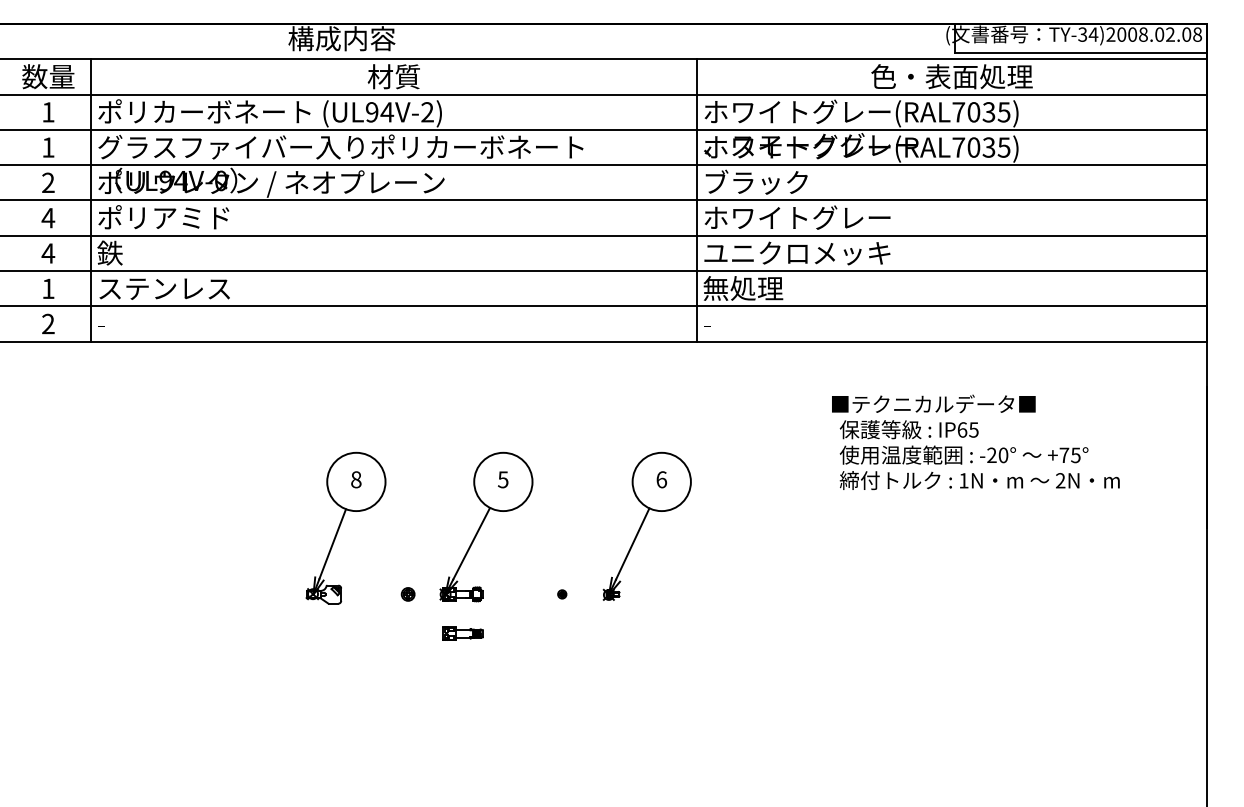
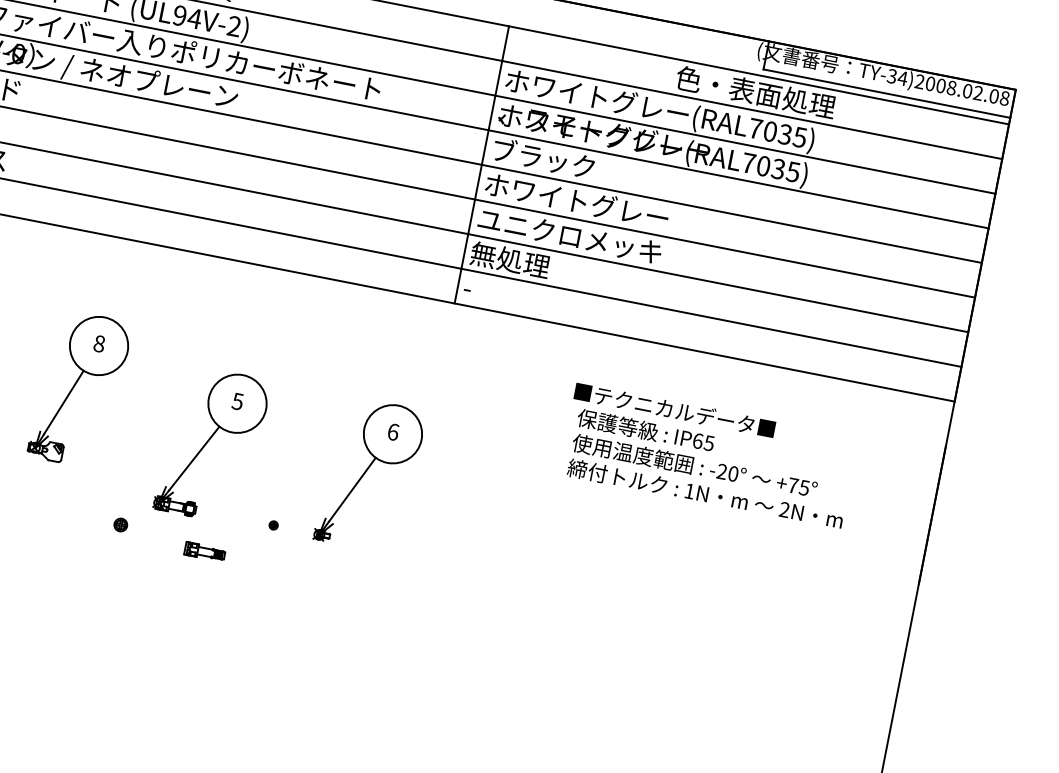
part: (345, 527) -> (79, 388), moved
part: (407, 594) -> (120, 524), moved
part: (462, 633) -> (204, 551), moved

